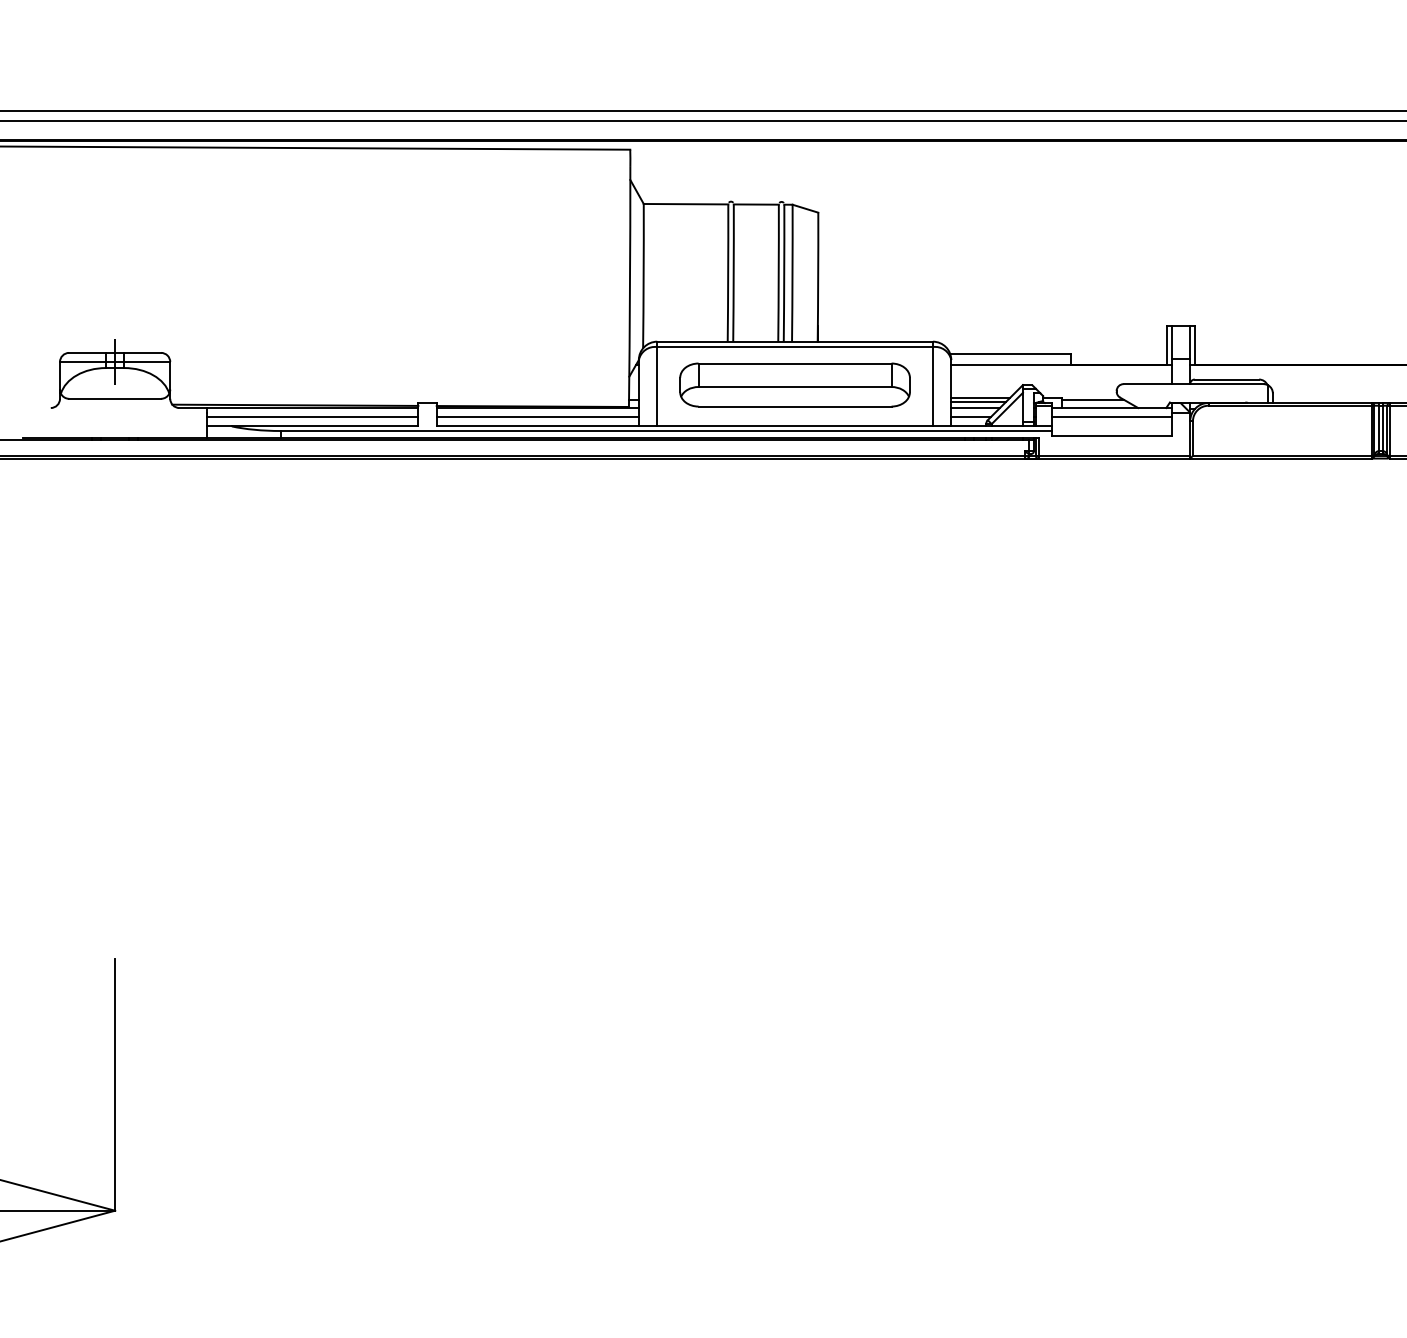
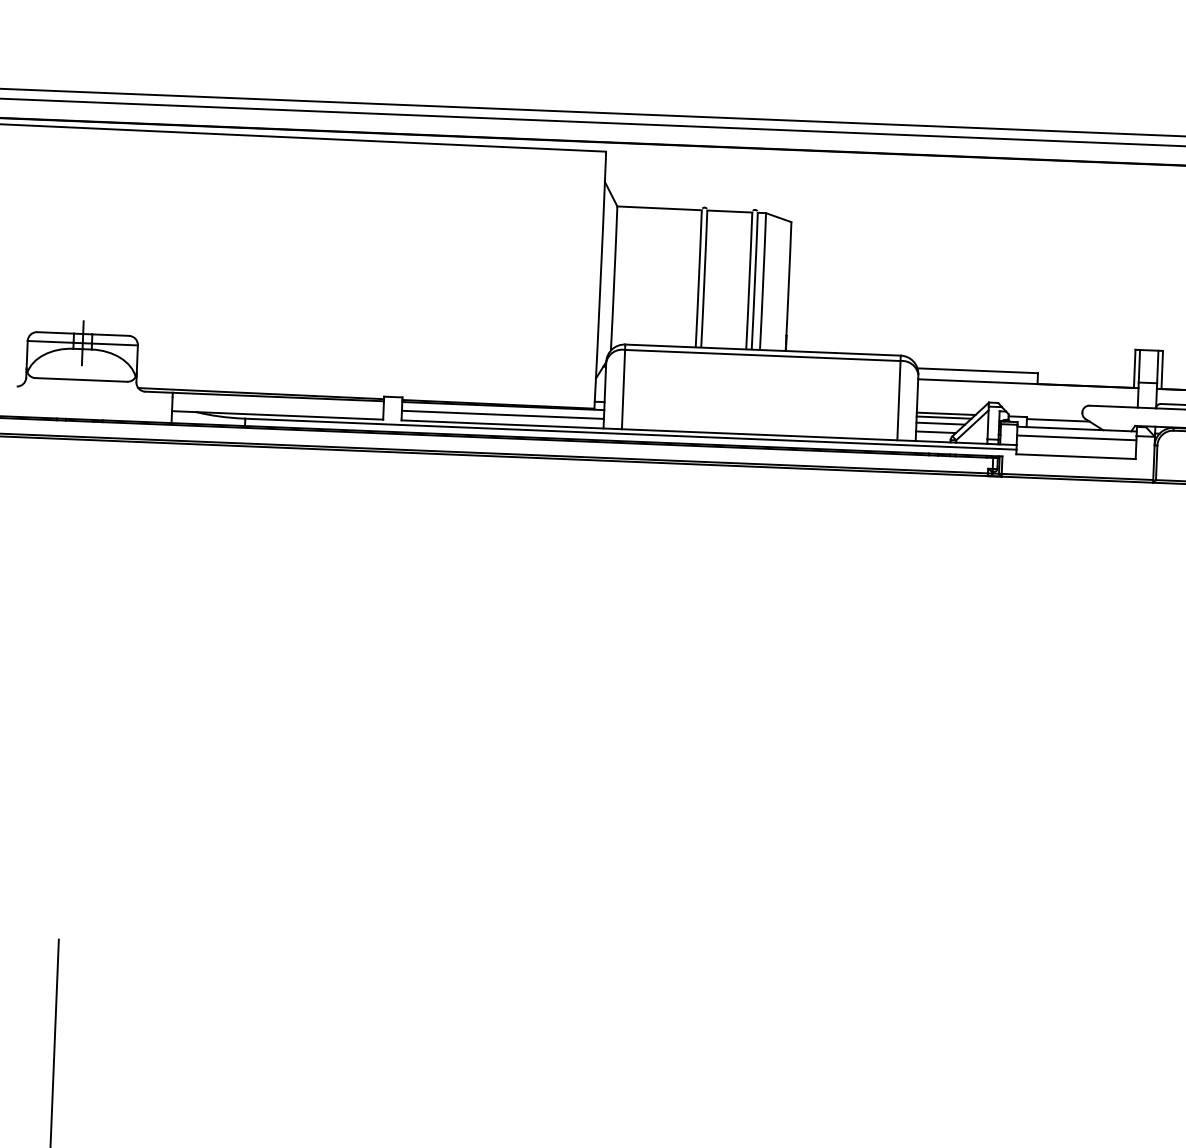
part: (794, 384) -> (760, 392), removed
line: (312, 416) -> (277, 405), removed

